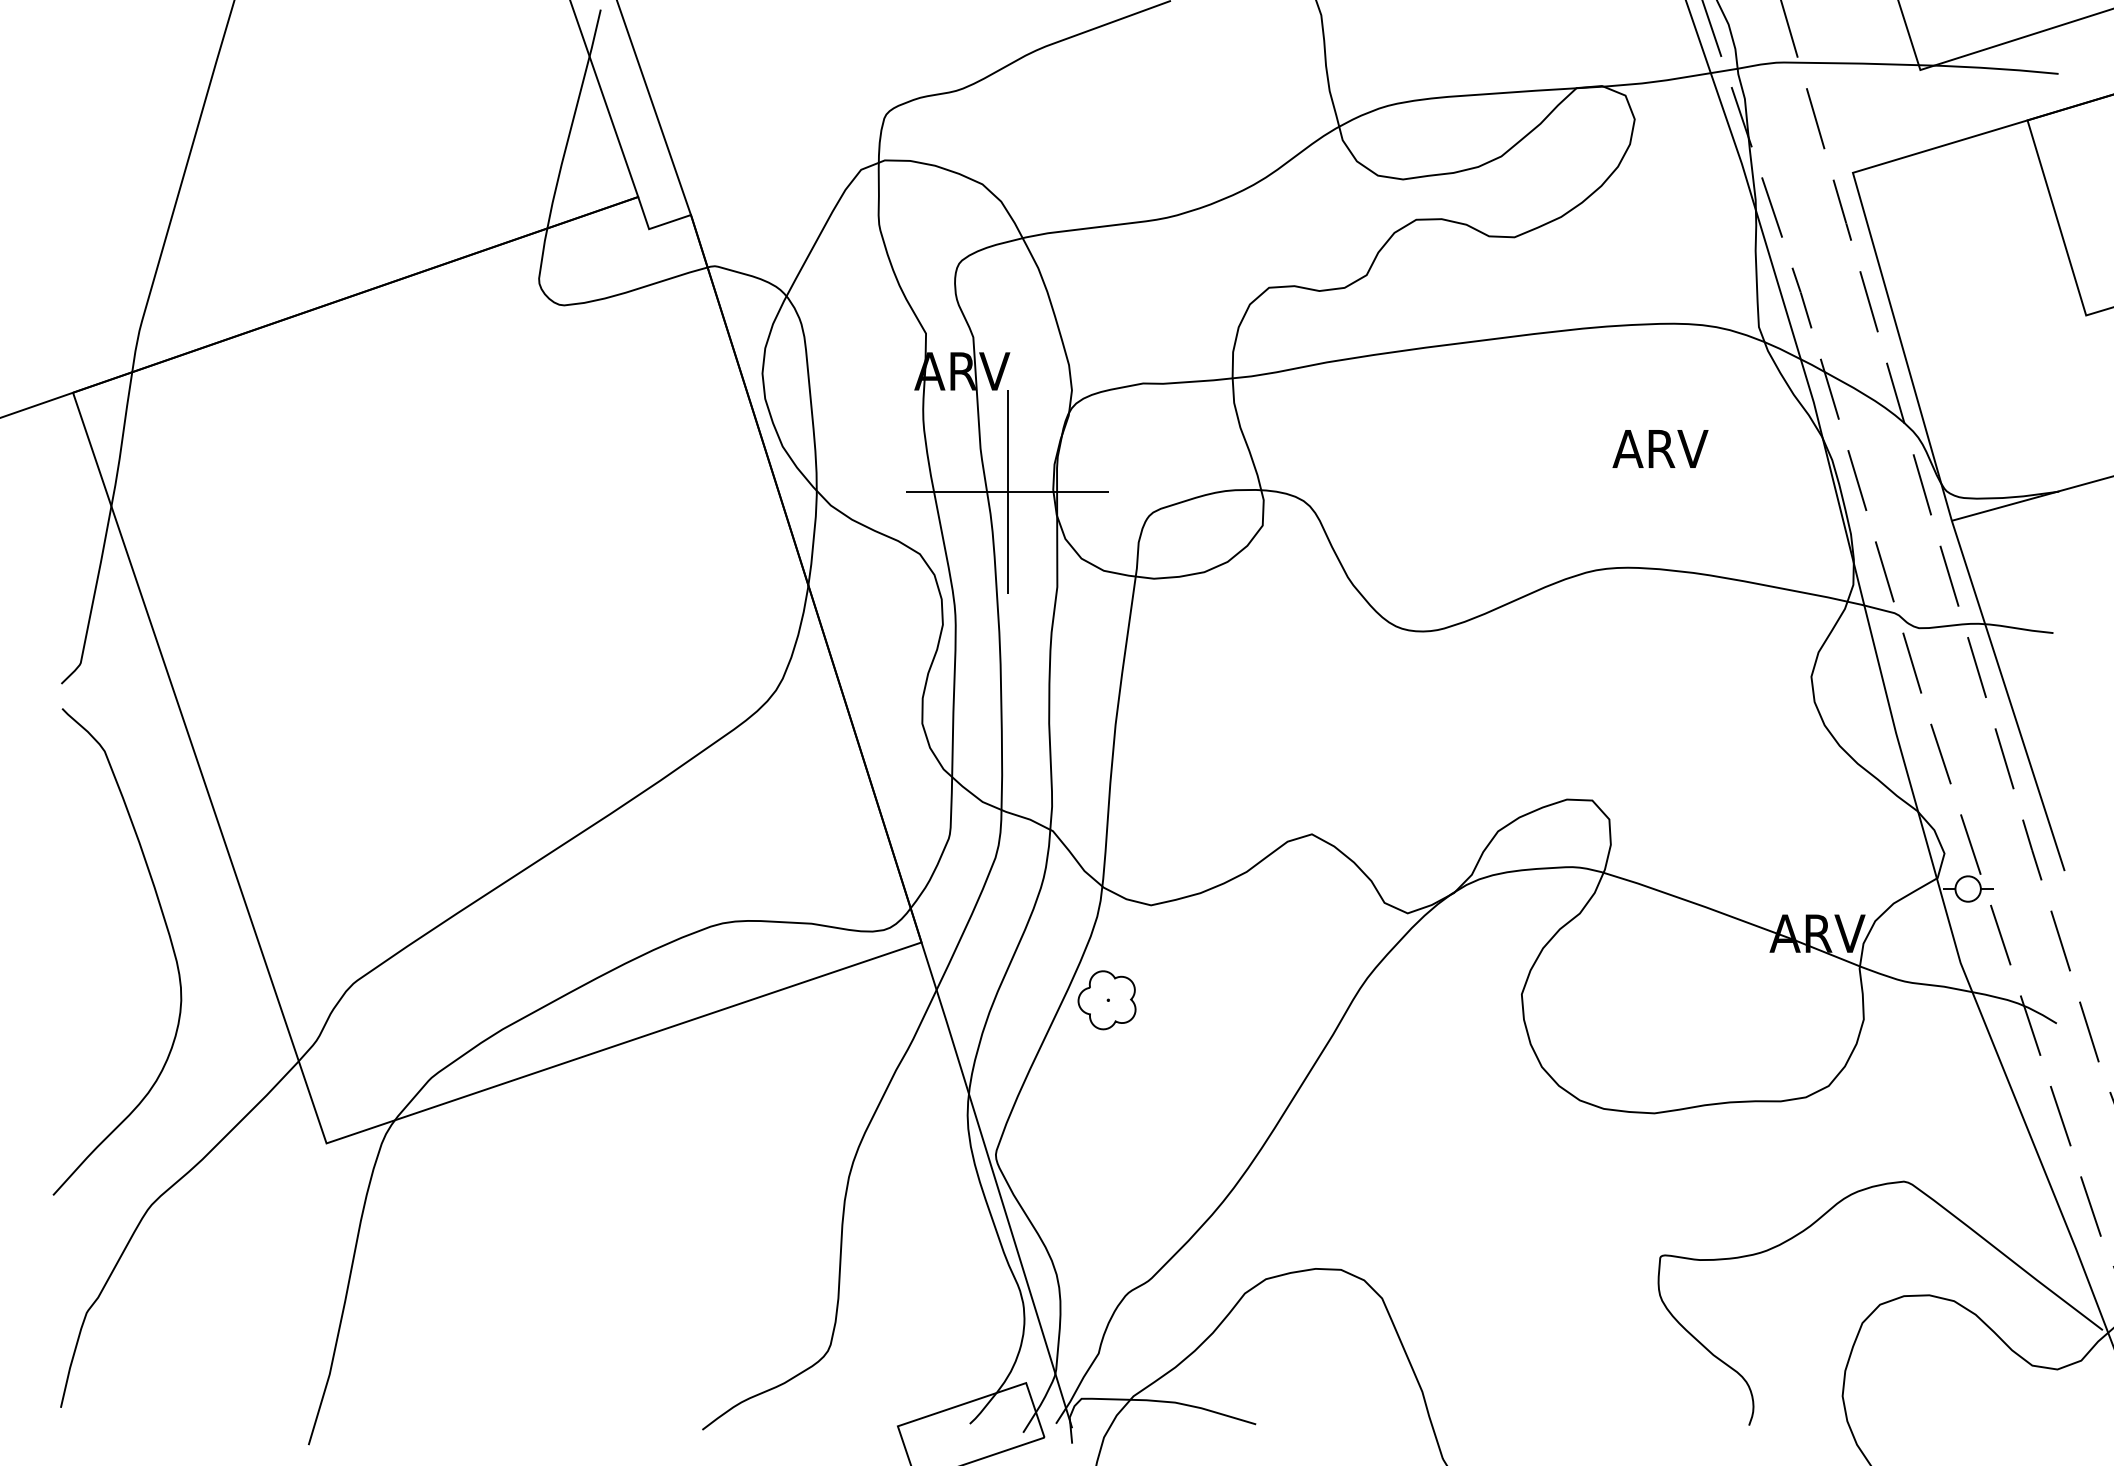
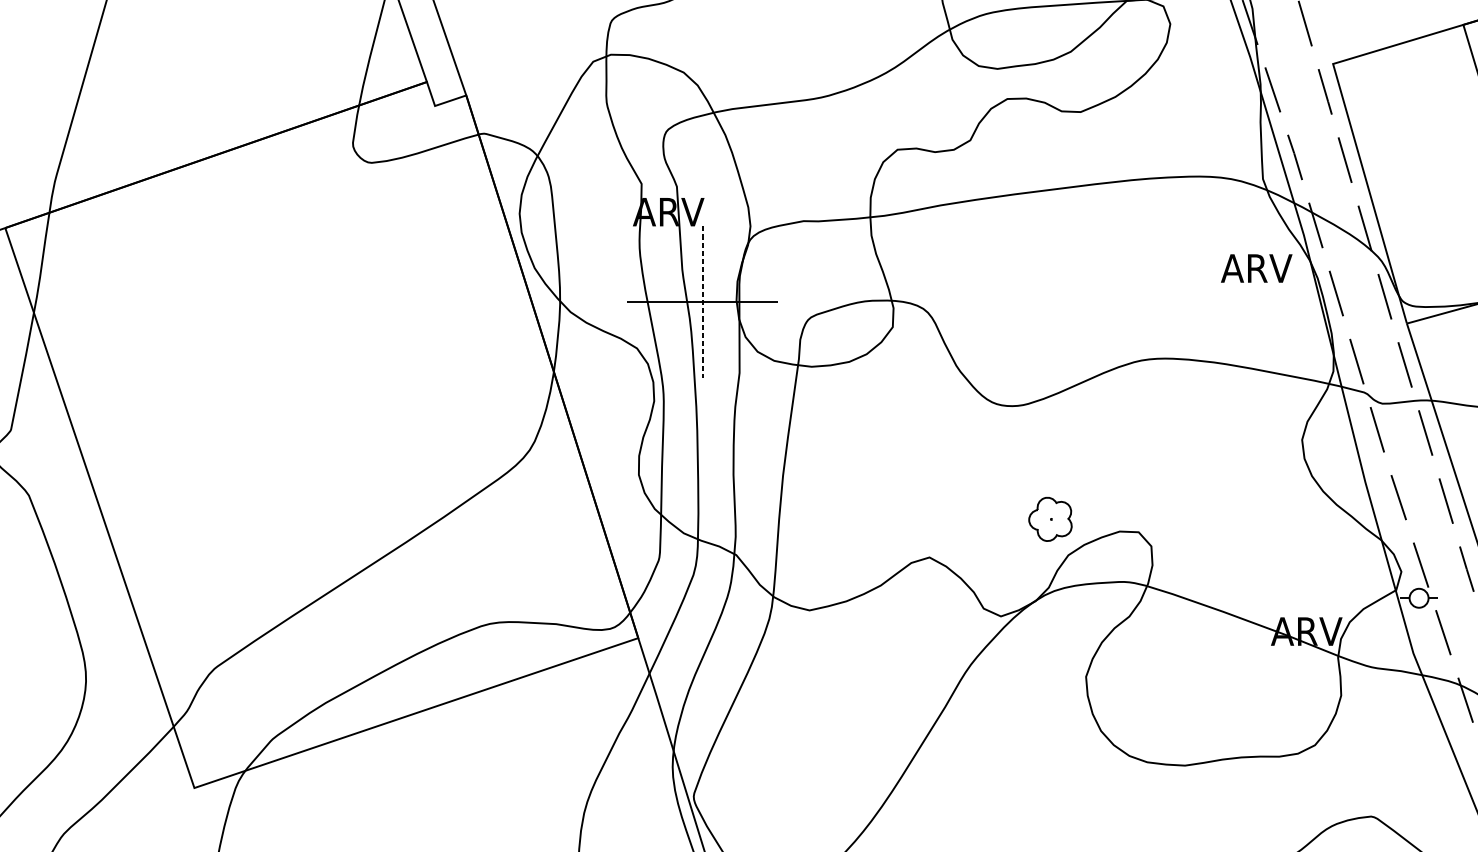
text: (1660, 448) -> (1256, 268), moved
line: (1007, 491) -> (702, 301), solid -> dashed
part: (1106, 1000) -> (1050, 519), moved

